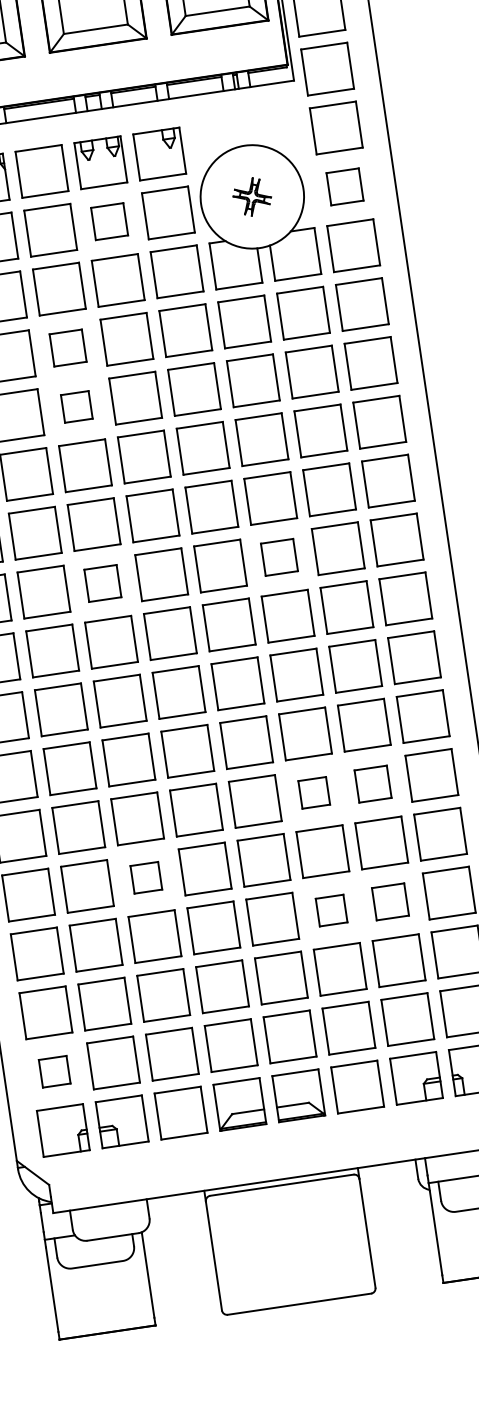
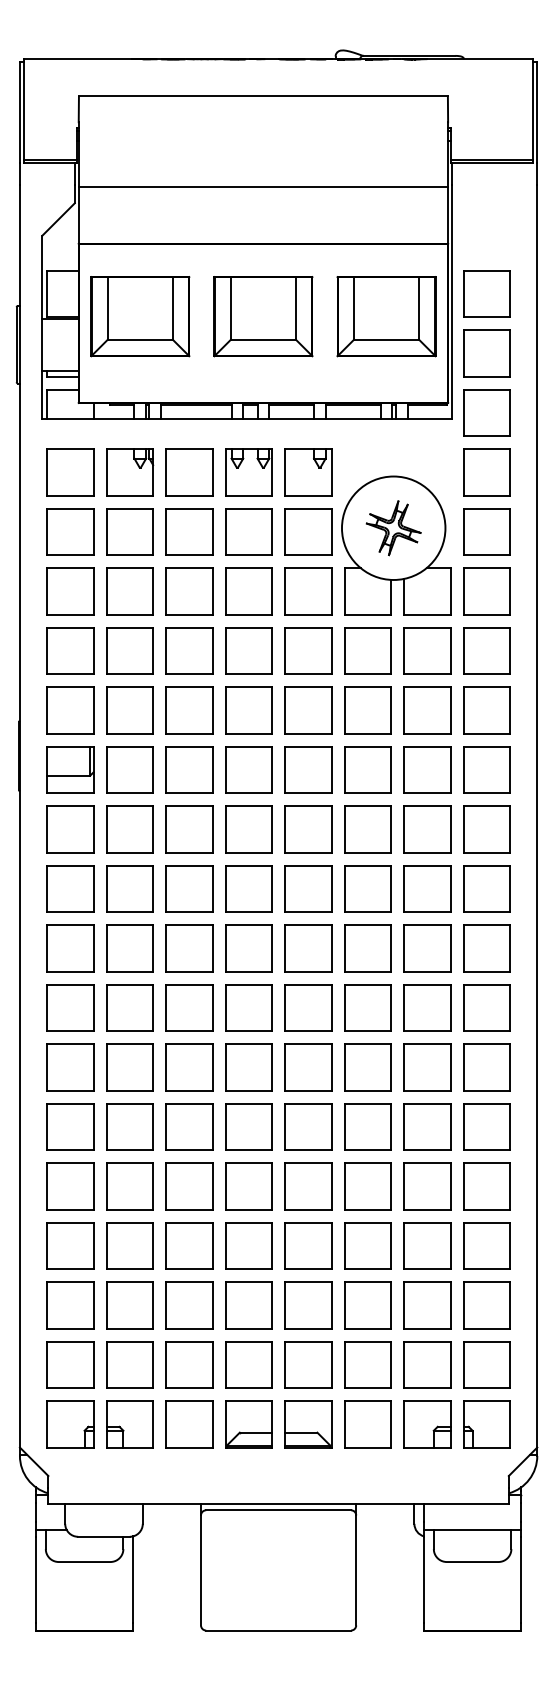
part: (344, 186) -> (486, 531), size x1.43
part: (252, 197) -> (393, 528), size x1.43
part: (109, 221) -> (248, 531), size x1.43
part: (68, 347) -> (189, 650), size x1.43
part: (76, 407) -> (189, 710), size x1.67
part: (279, 557) -> (367, 888), size x1.43
part: (102, 583) -> (189, 888), size x1.43
part: (373, 783) -> (427, 1126), size x1.43
part: (313, 792) -> (367, 1126), size x1.67
part: (146, 877) -> (189, 1186), size x1.67
part: (390, 901) -> (427, 1245), size x1.43
part: (331, 910) -> (367, 1245), size x1.67
part: (54, 1071) -> (70, 1364), size x1.67

